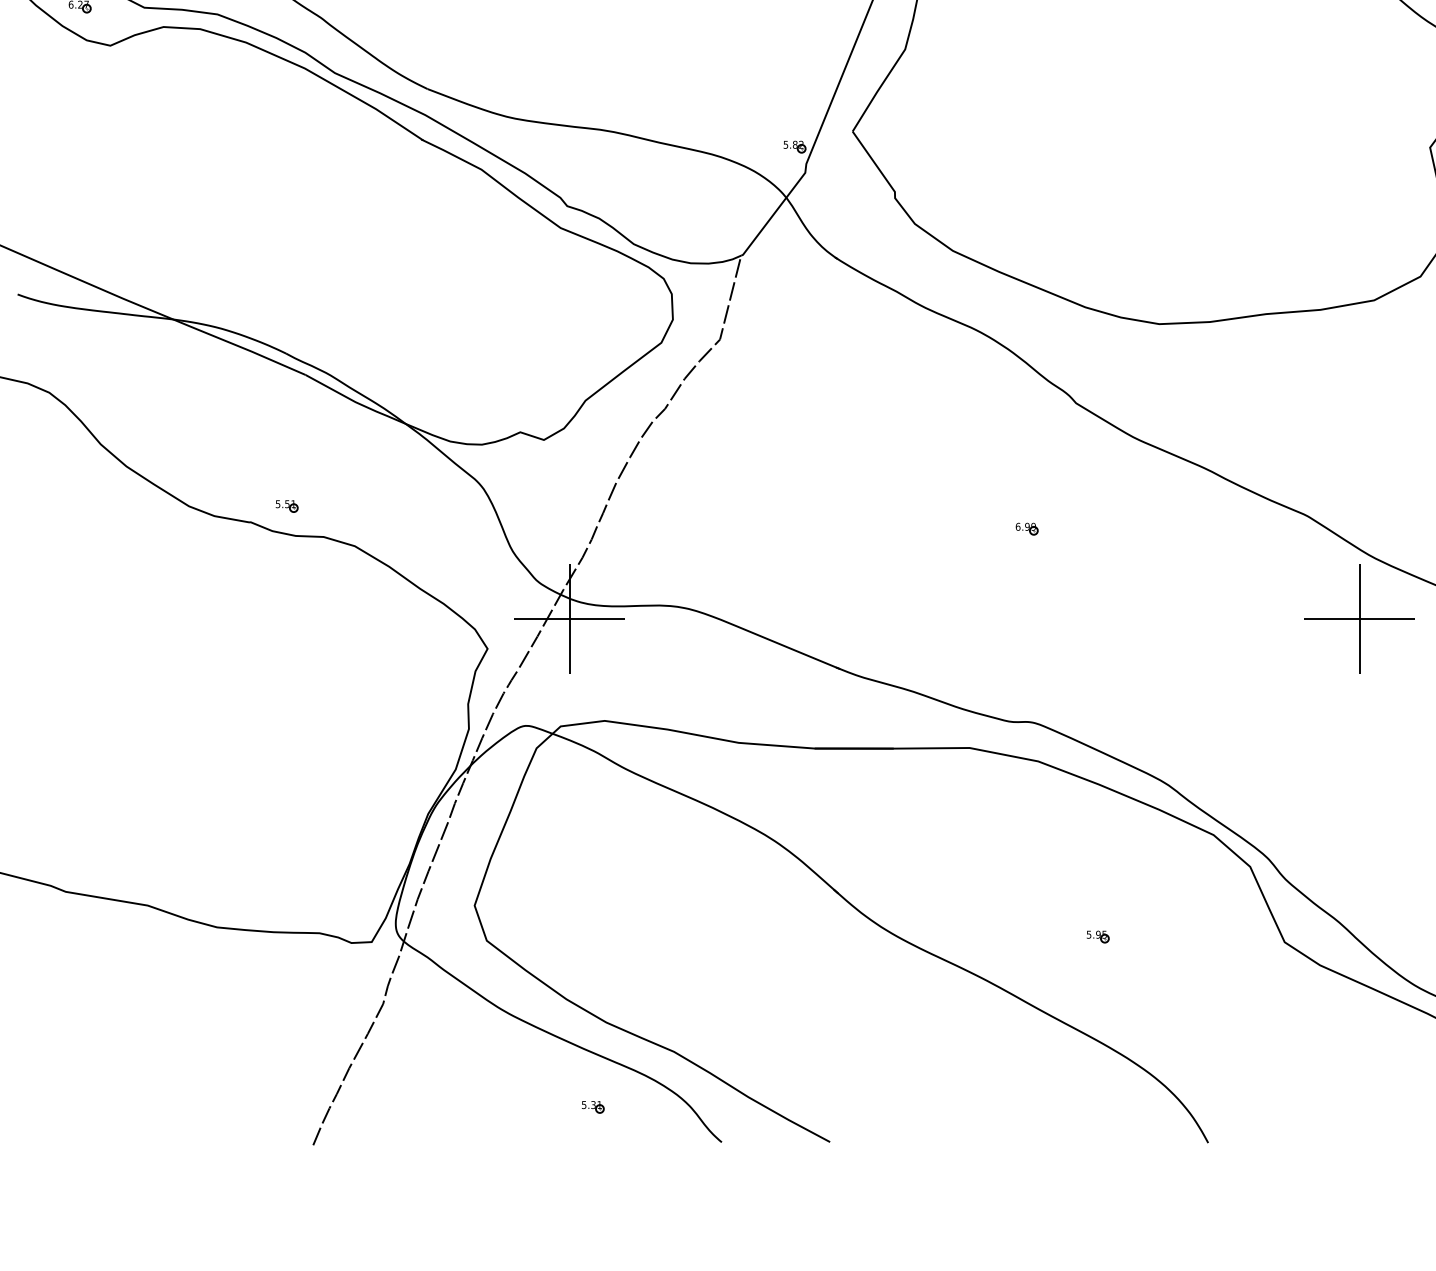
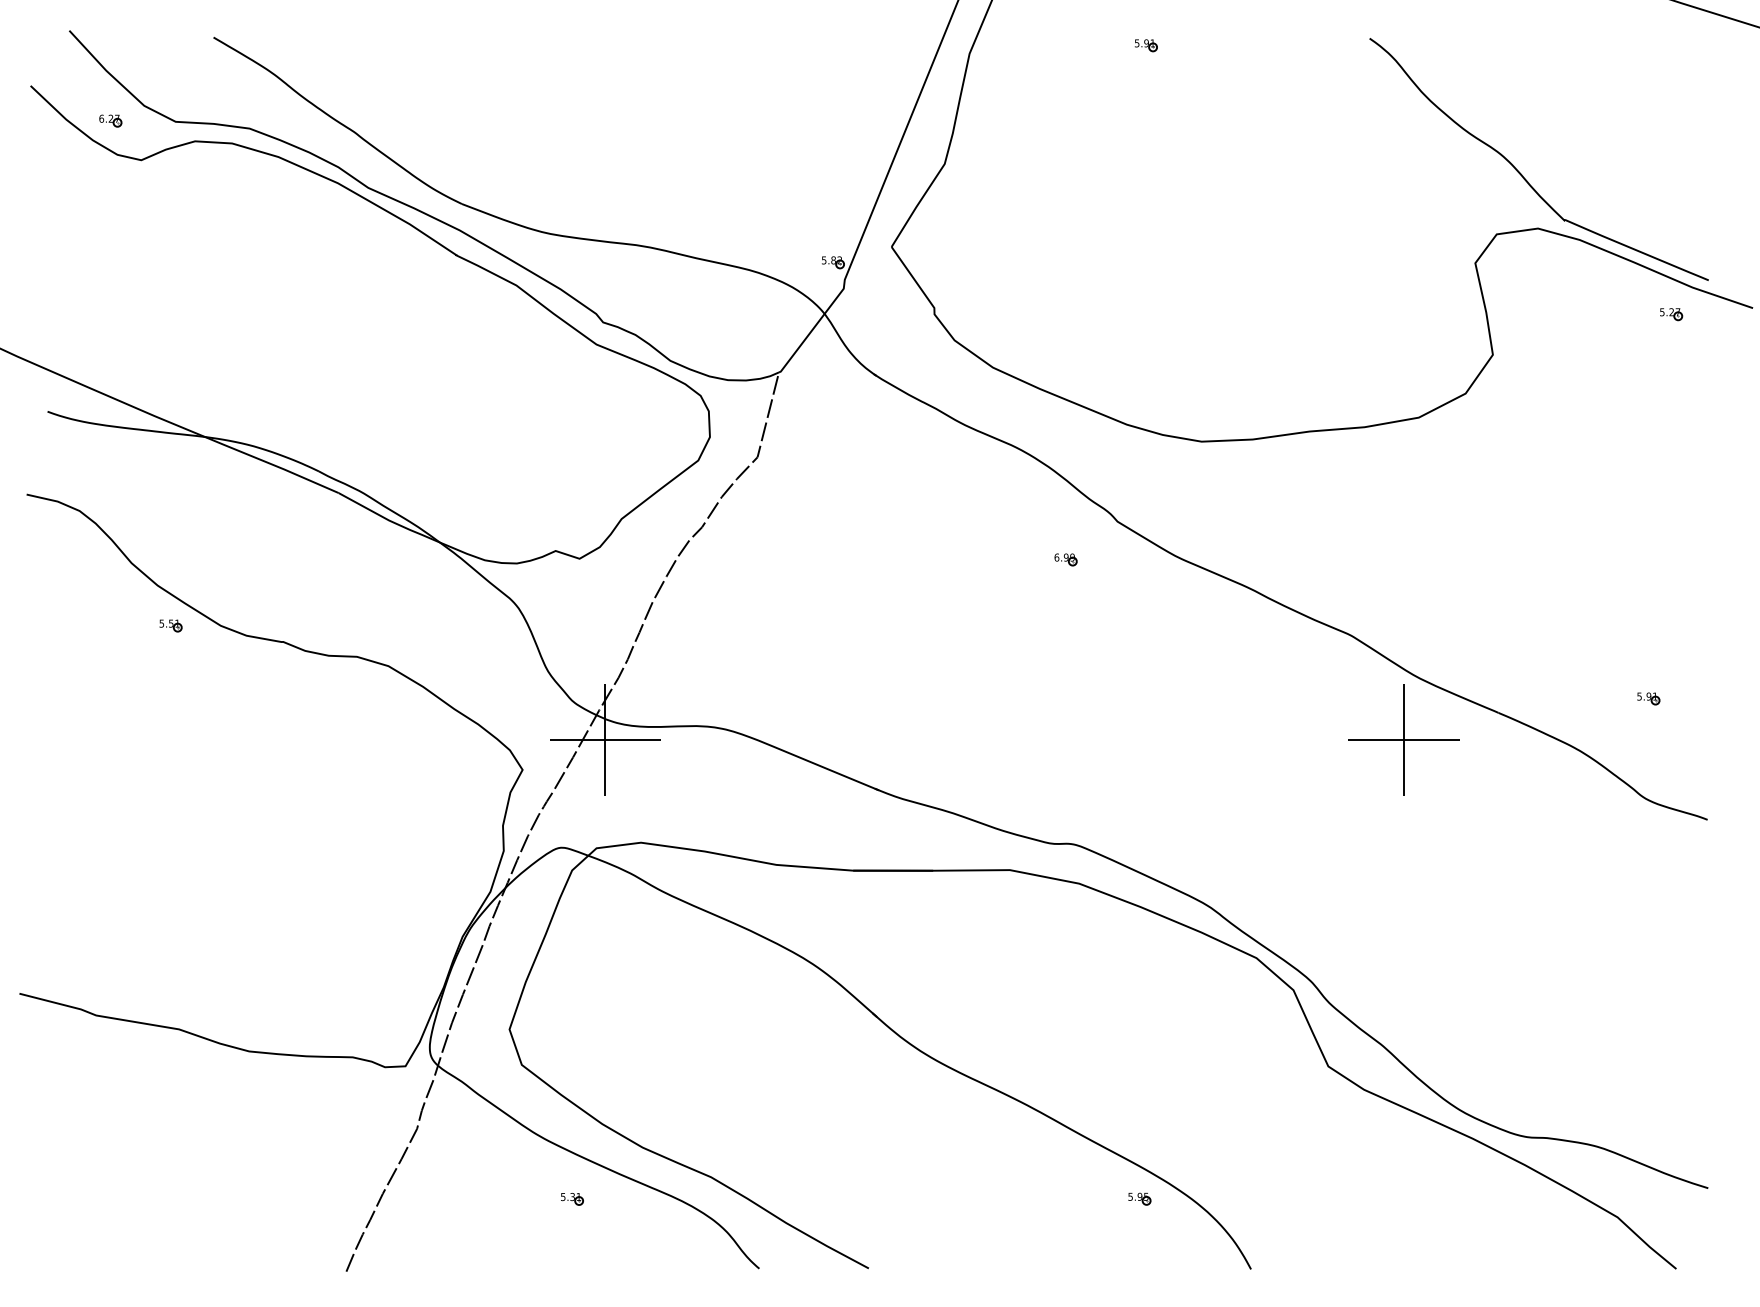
part: (286, 506) -> (170, 625), moved
part: (1026, 528) -> (1065, 559), moved
part: (1097, 936) -> (1139, 1198), moved
part: (593, 1107) -> (572, 1199), moved

